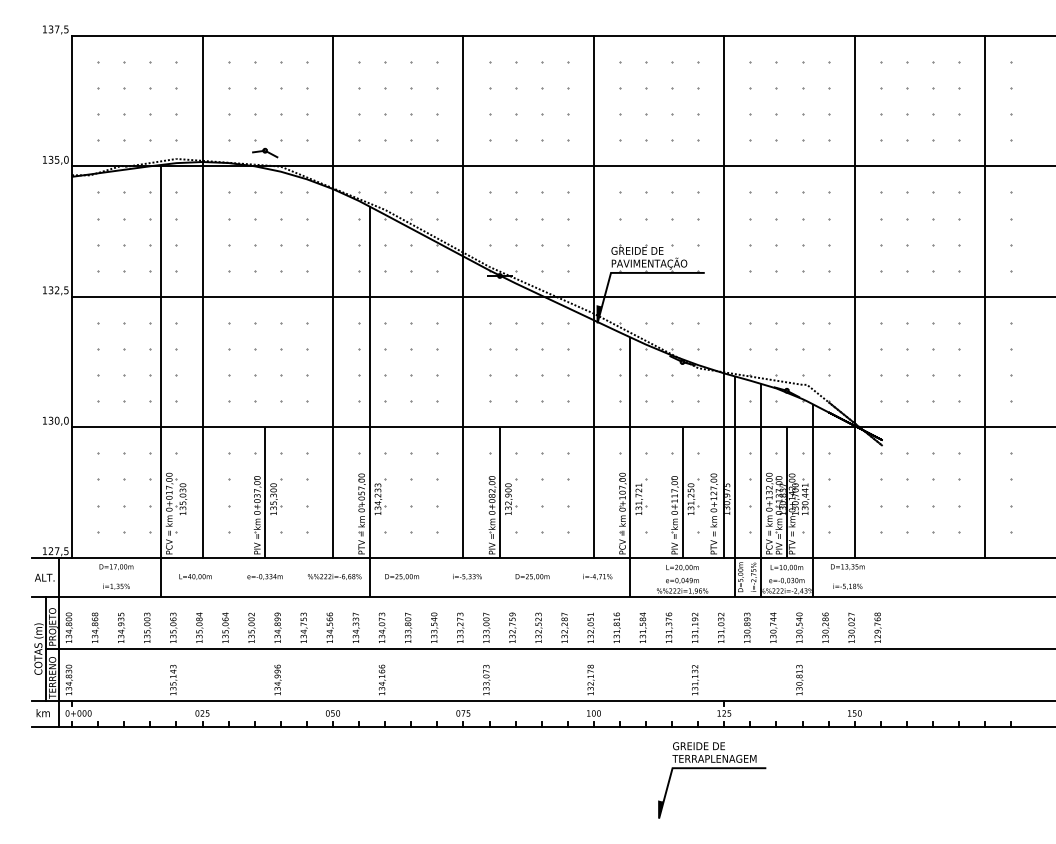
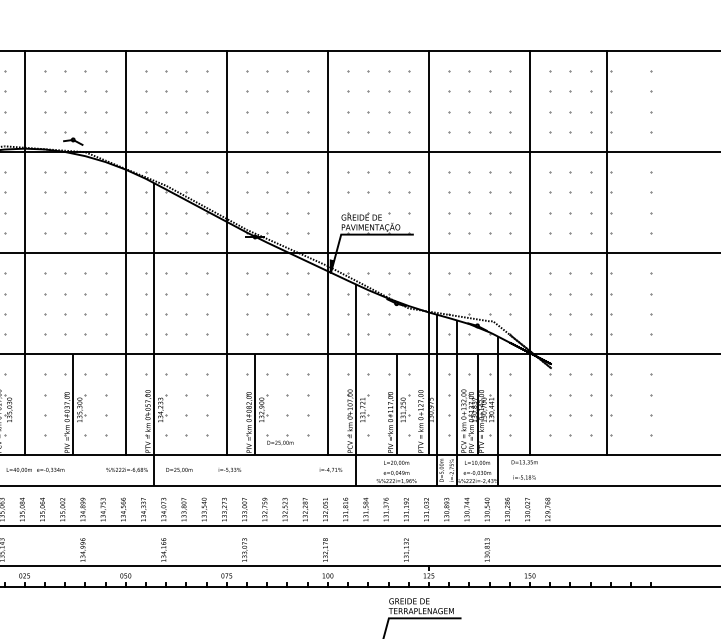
line: (985, 296) -> (607, 252), moved
text: (264, 576) -> (50, 469), moved
text: (532, 576) -> (280, 442), moved

